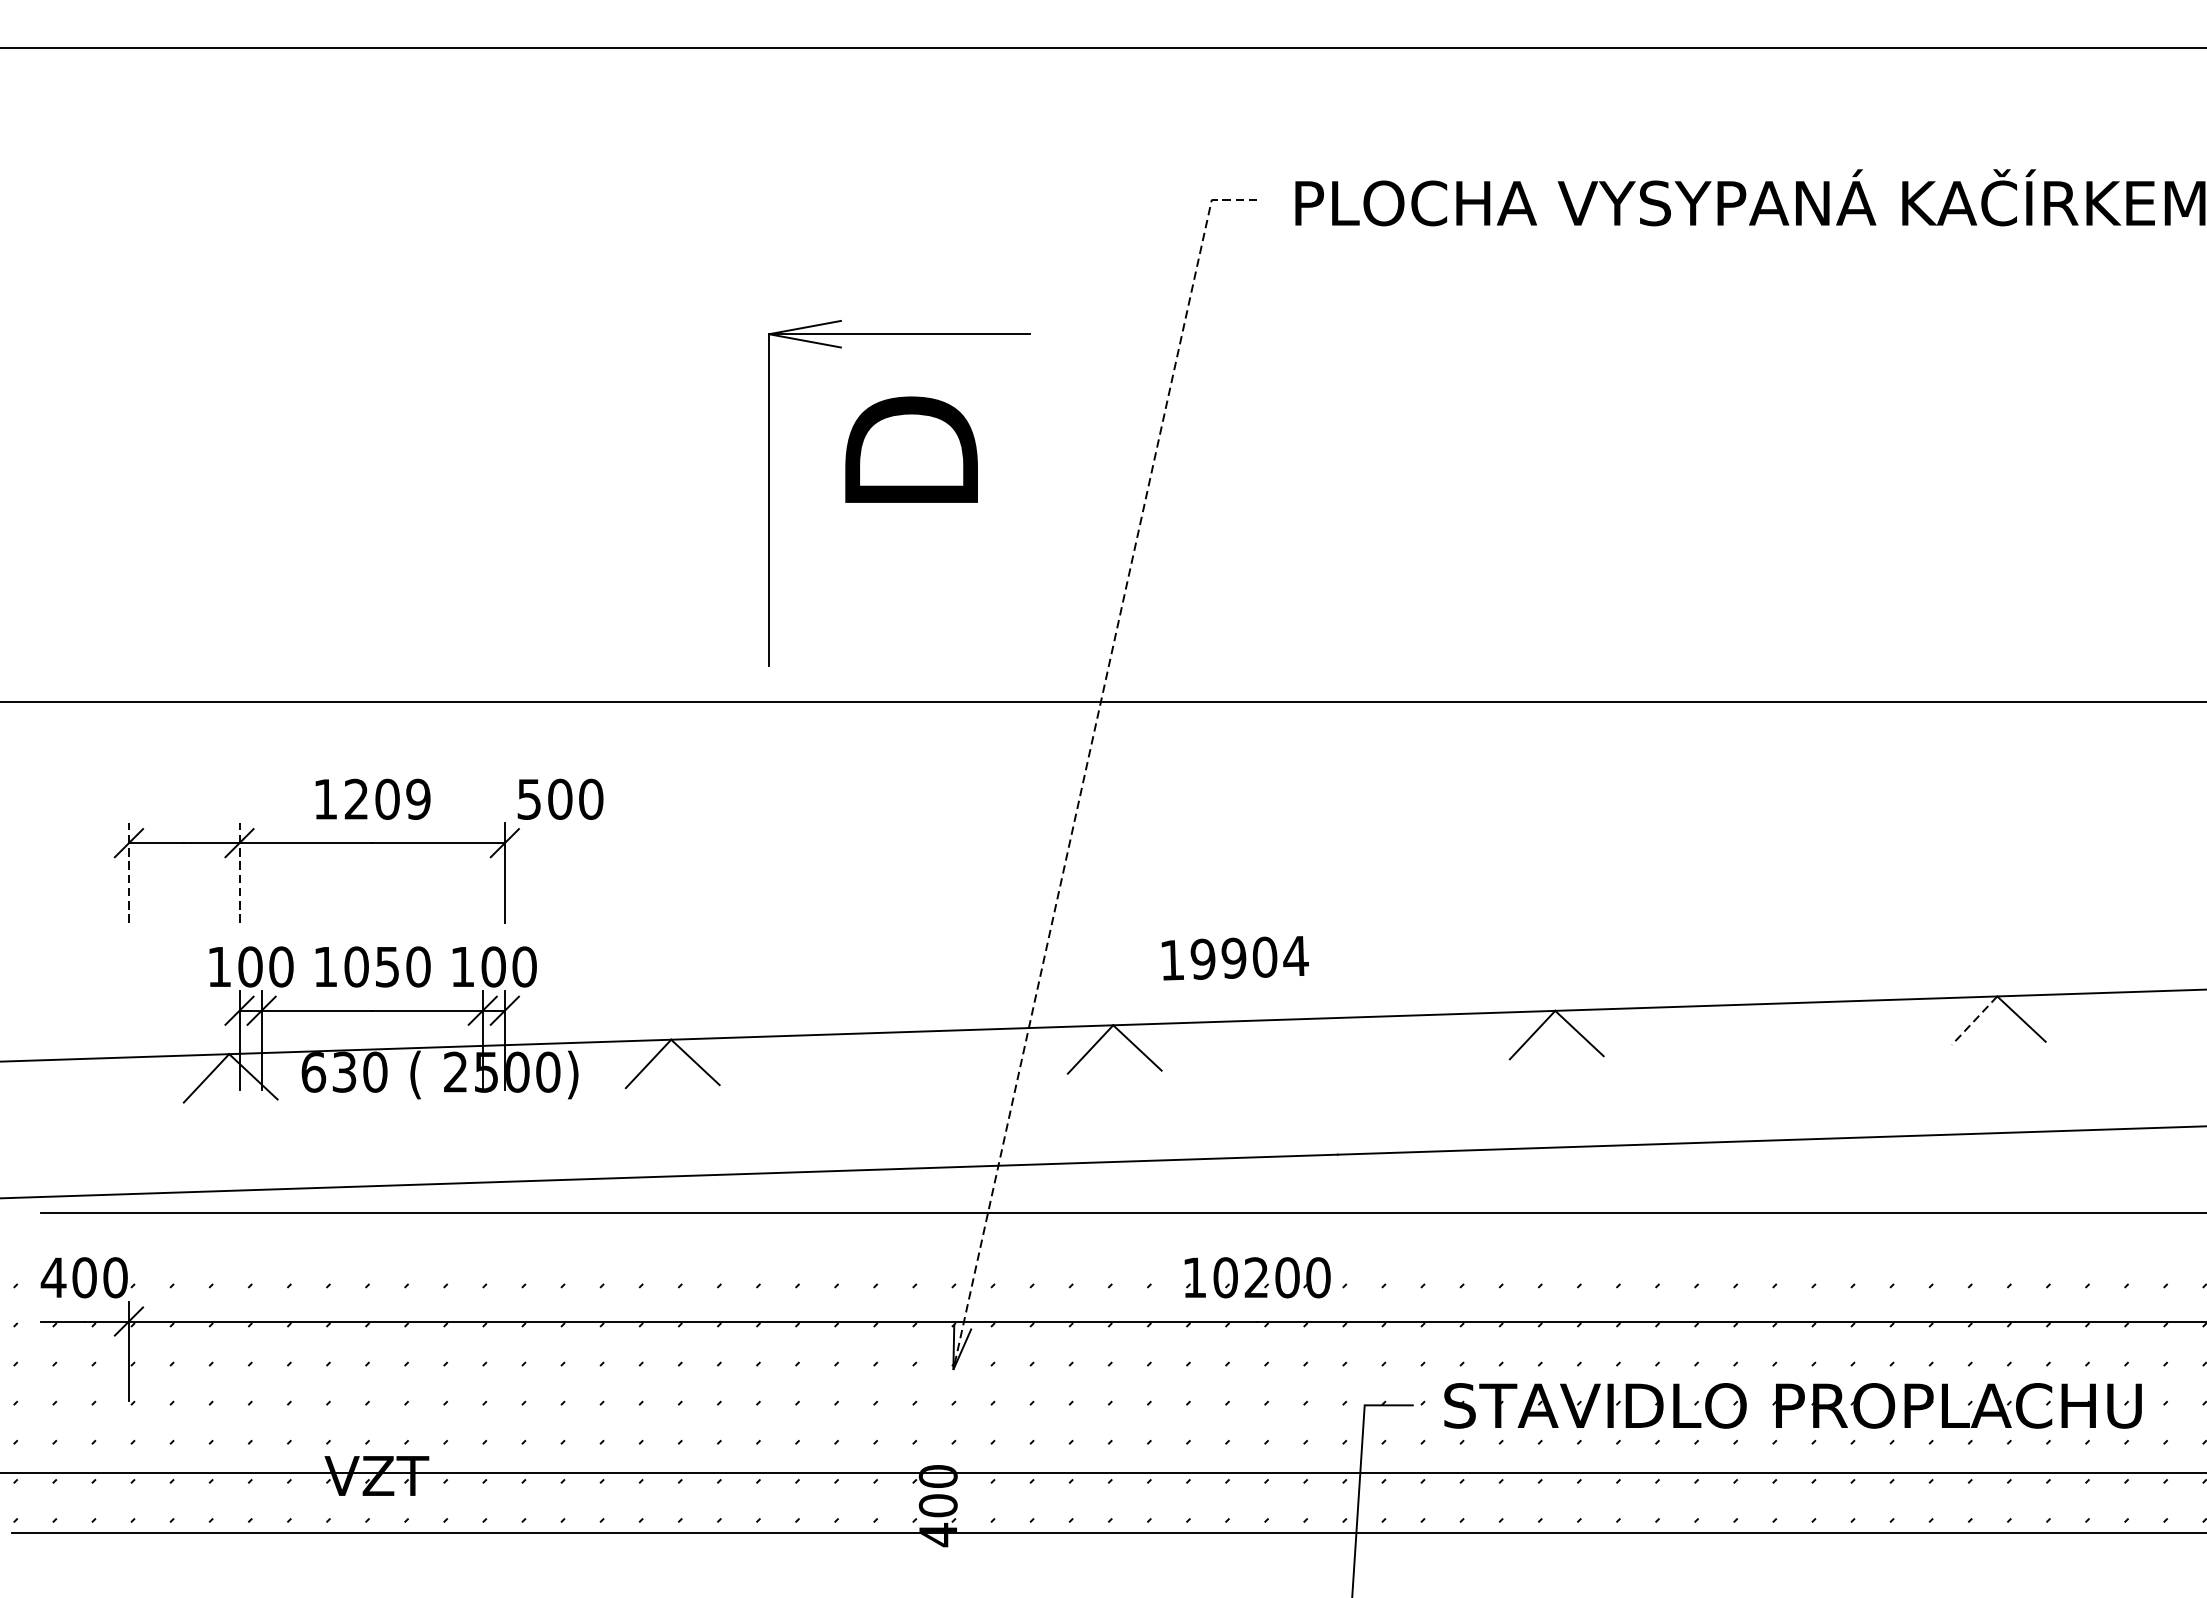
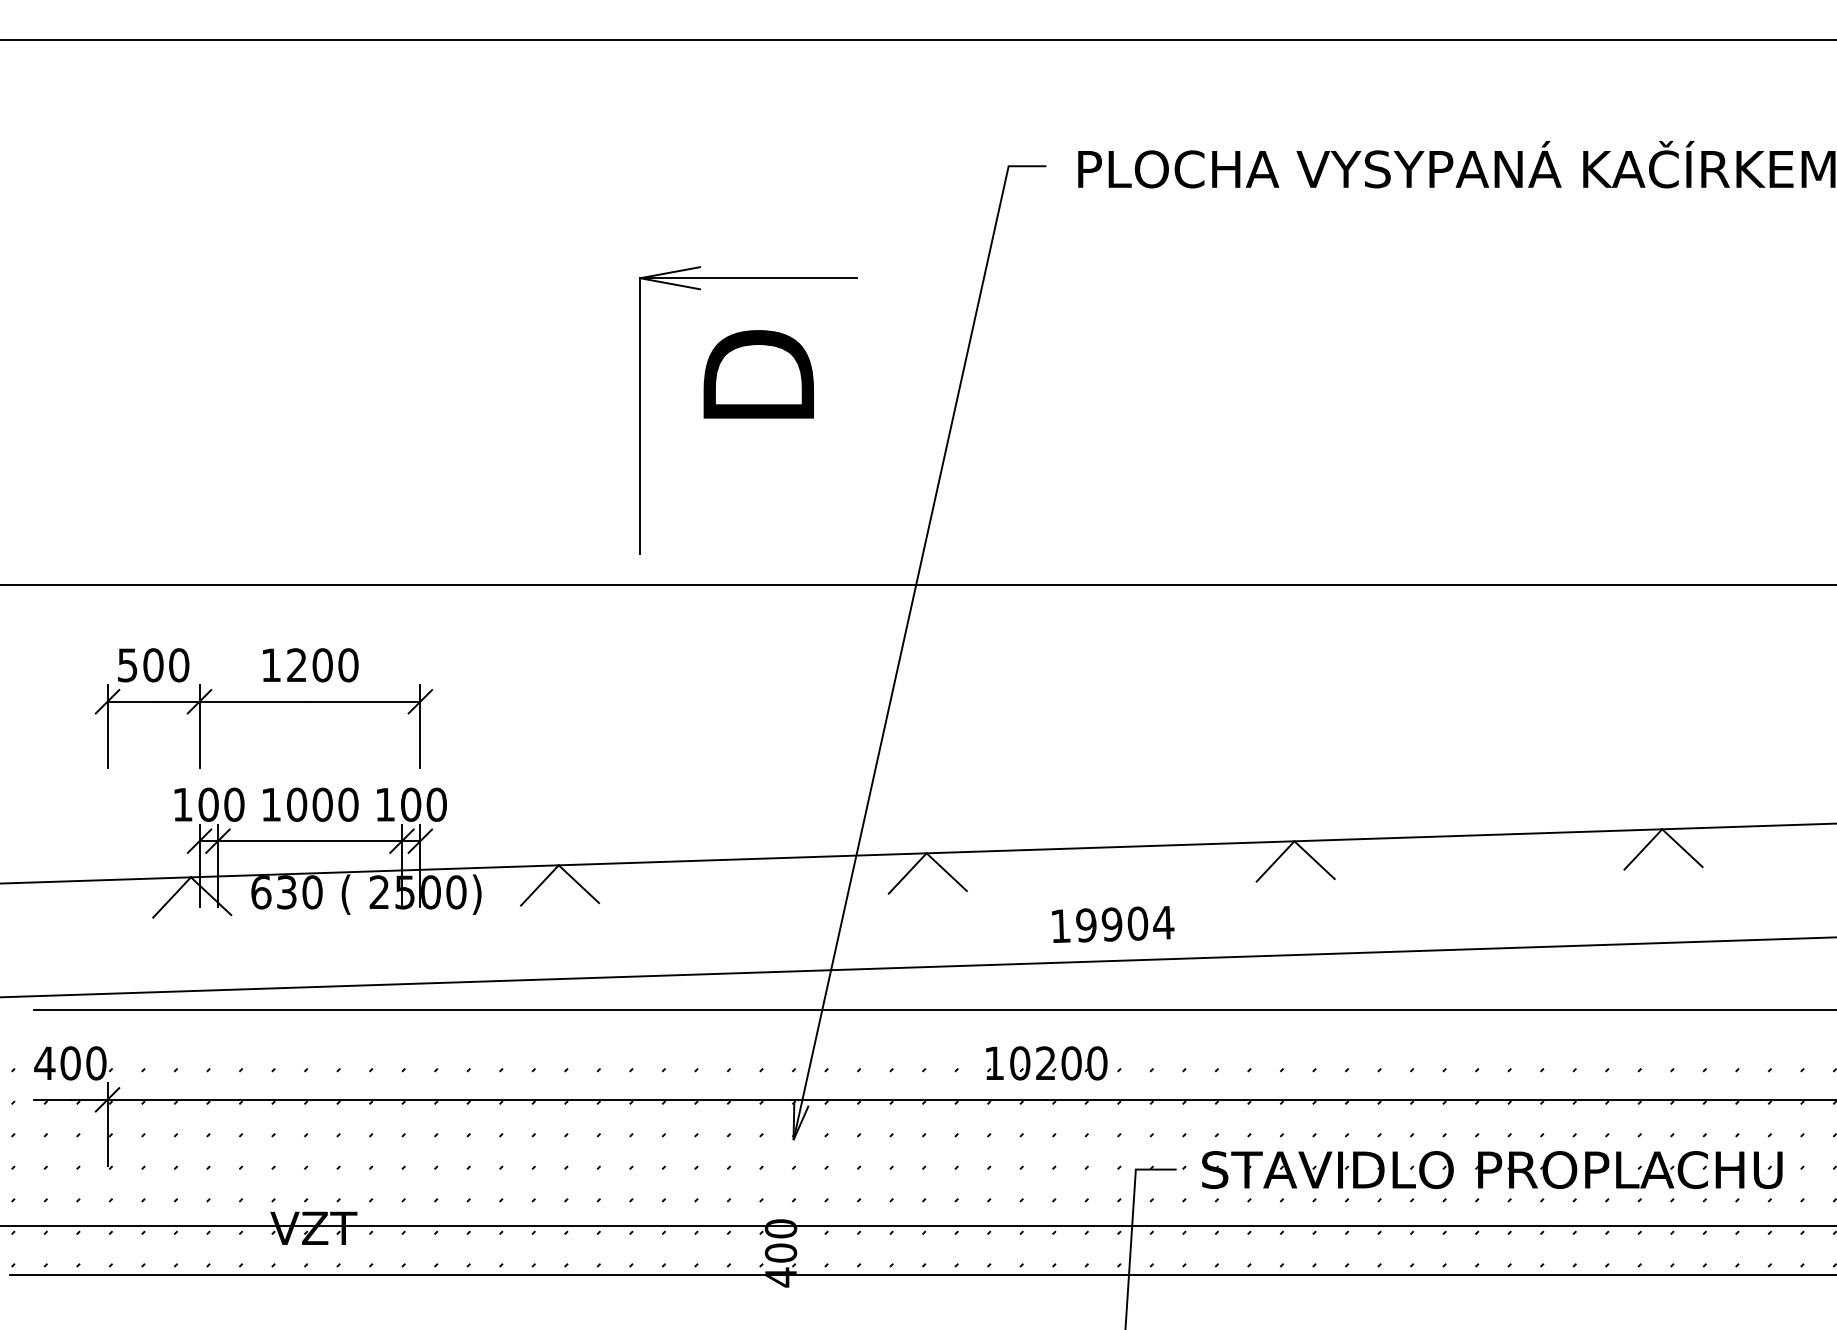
line: (1087, 762) -> (905, 634), dashed -> solid
text: (418, 799) -> (348, 665), 1209 -> 1200
text: (560, 799) -> (153, 665), moved
line: (128, 872) -> (107, 726), dashed -> solid
line: (239, 872) -> (199, 726), dashed -> solid
text: (1235, 958) -> (1113, 924), moved
text: (387, 966) -> (322, 804), 1050 -> 1000
line: (1974, 1020) -> (1643, 849), dashed -> solid

